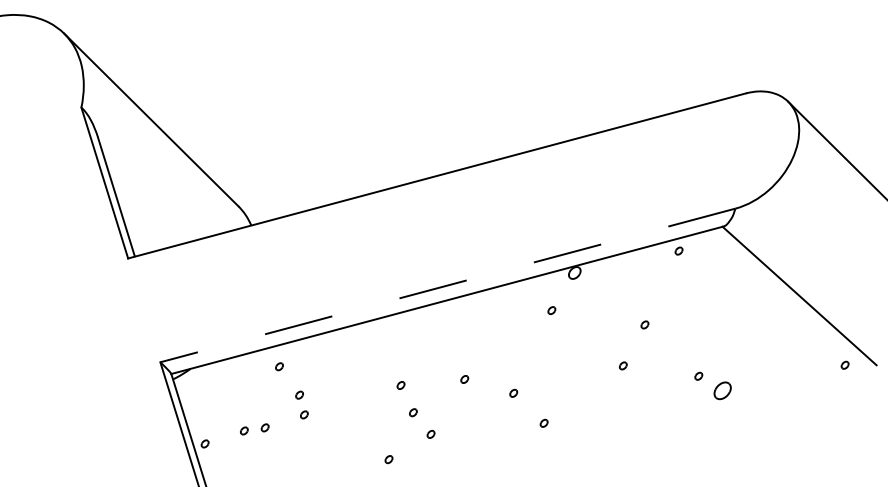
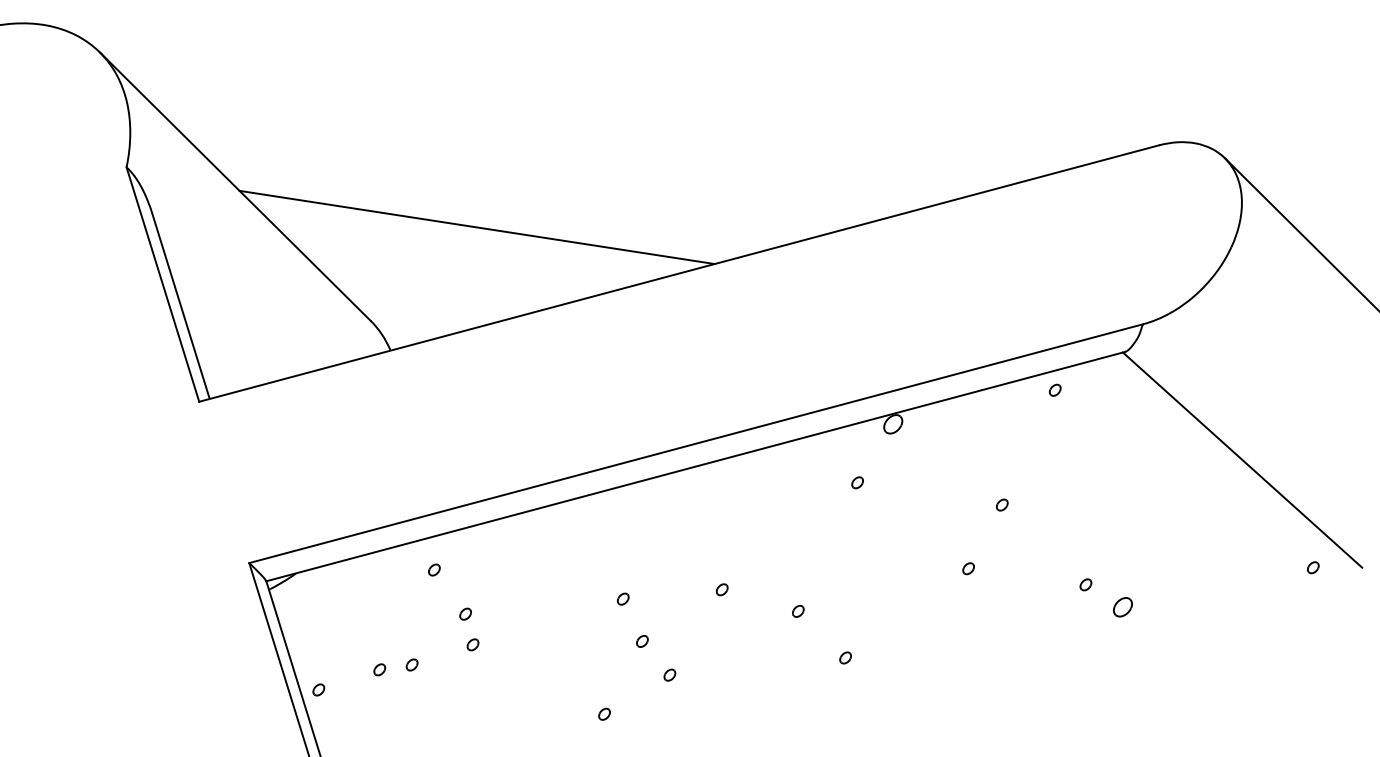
line: (306, 145) -> (476, 226), added
line: (447, 285) -> (695, 443), dashed -> solid
part: (722, 390) -> (1122, 606), size x0.71

